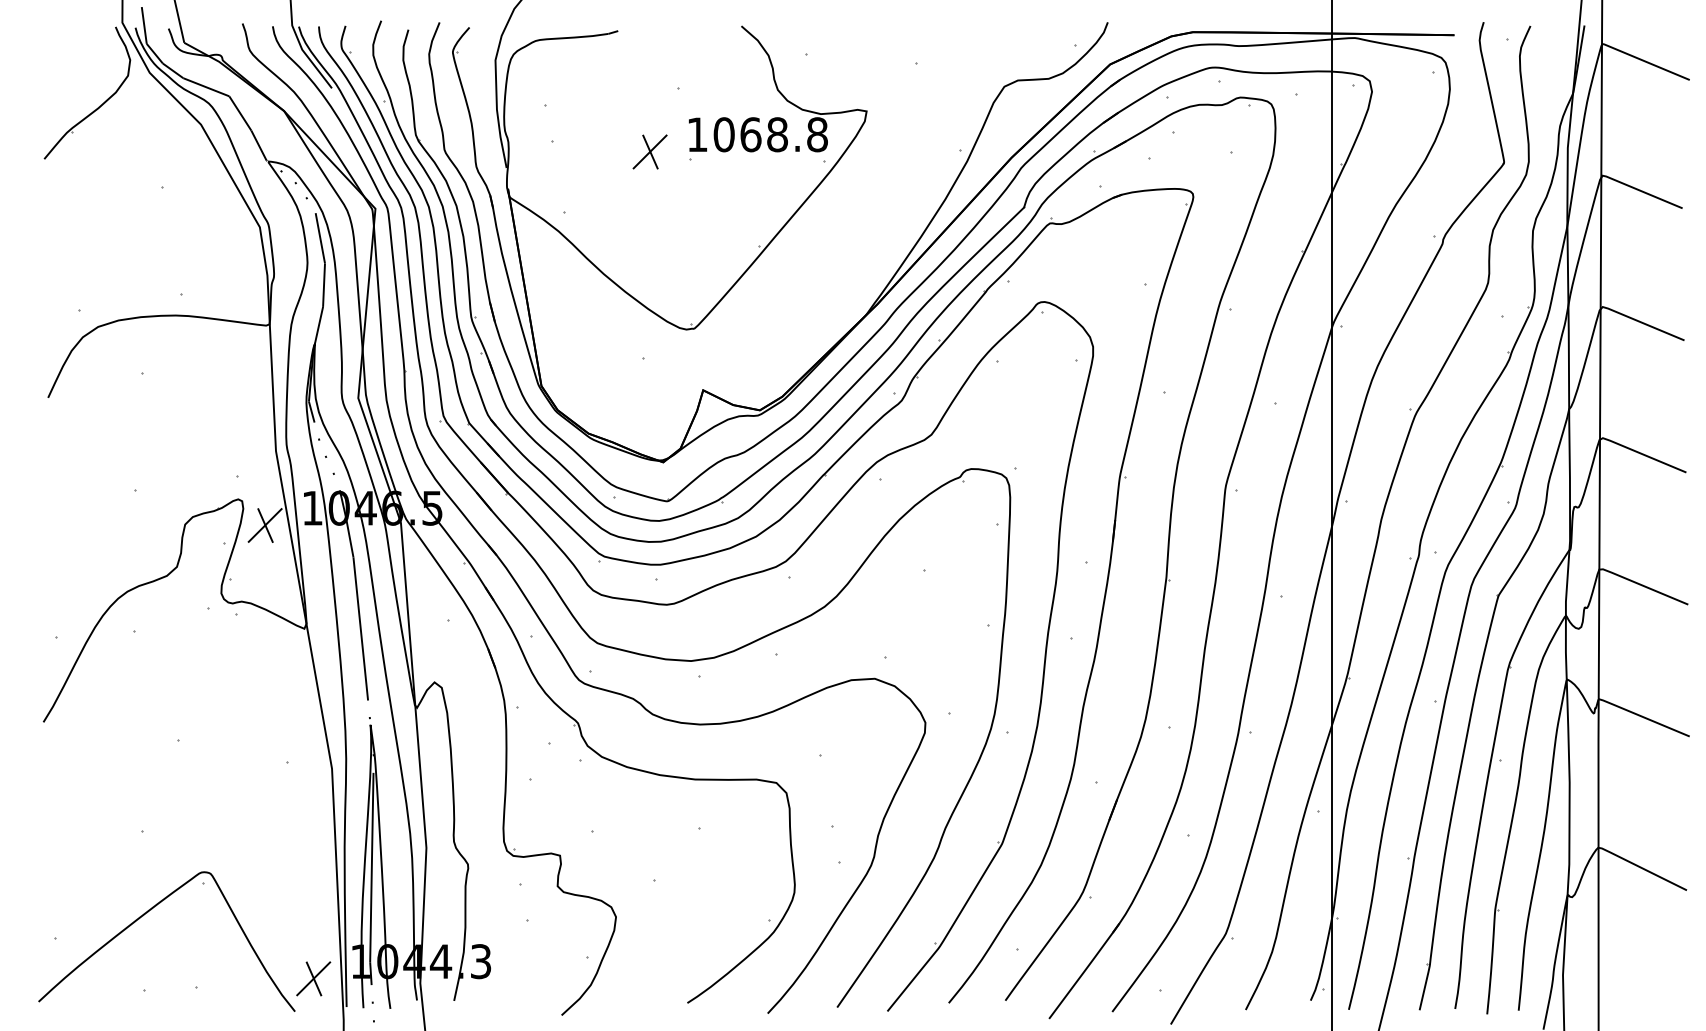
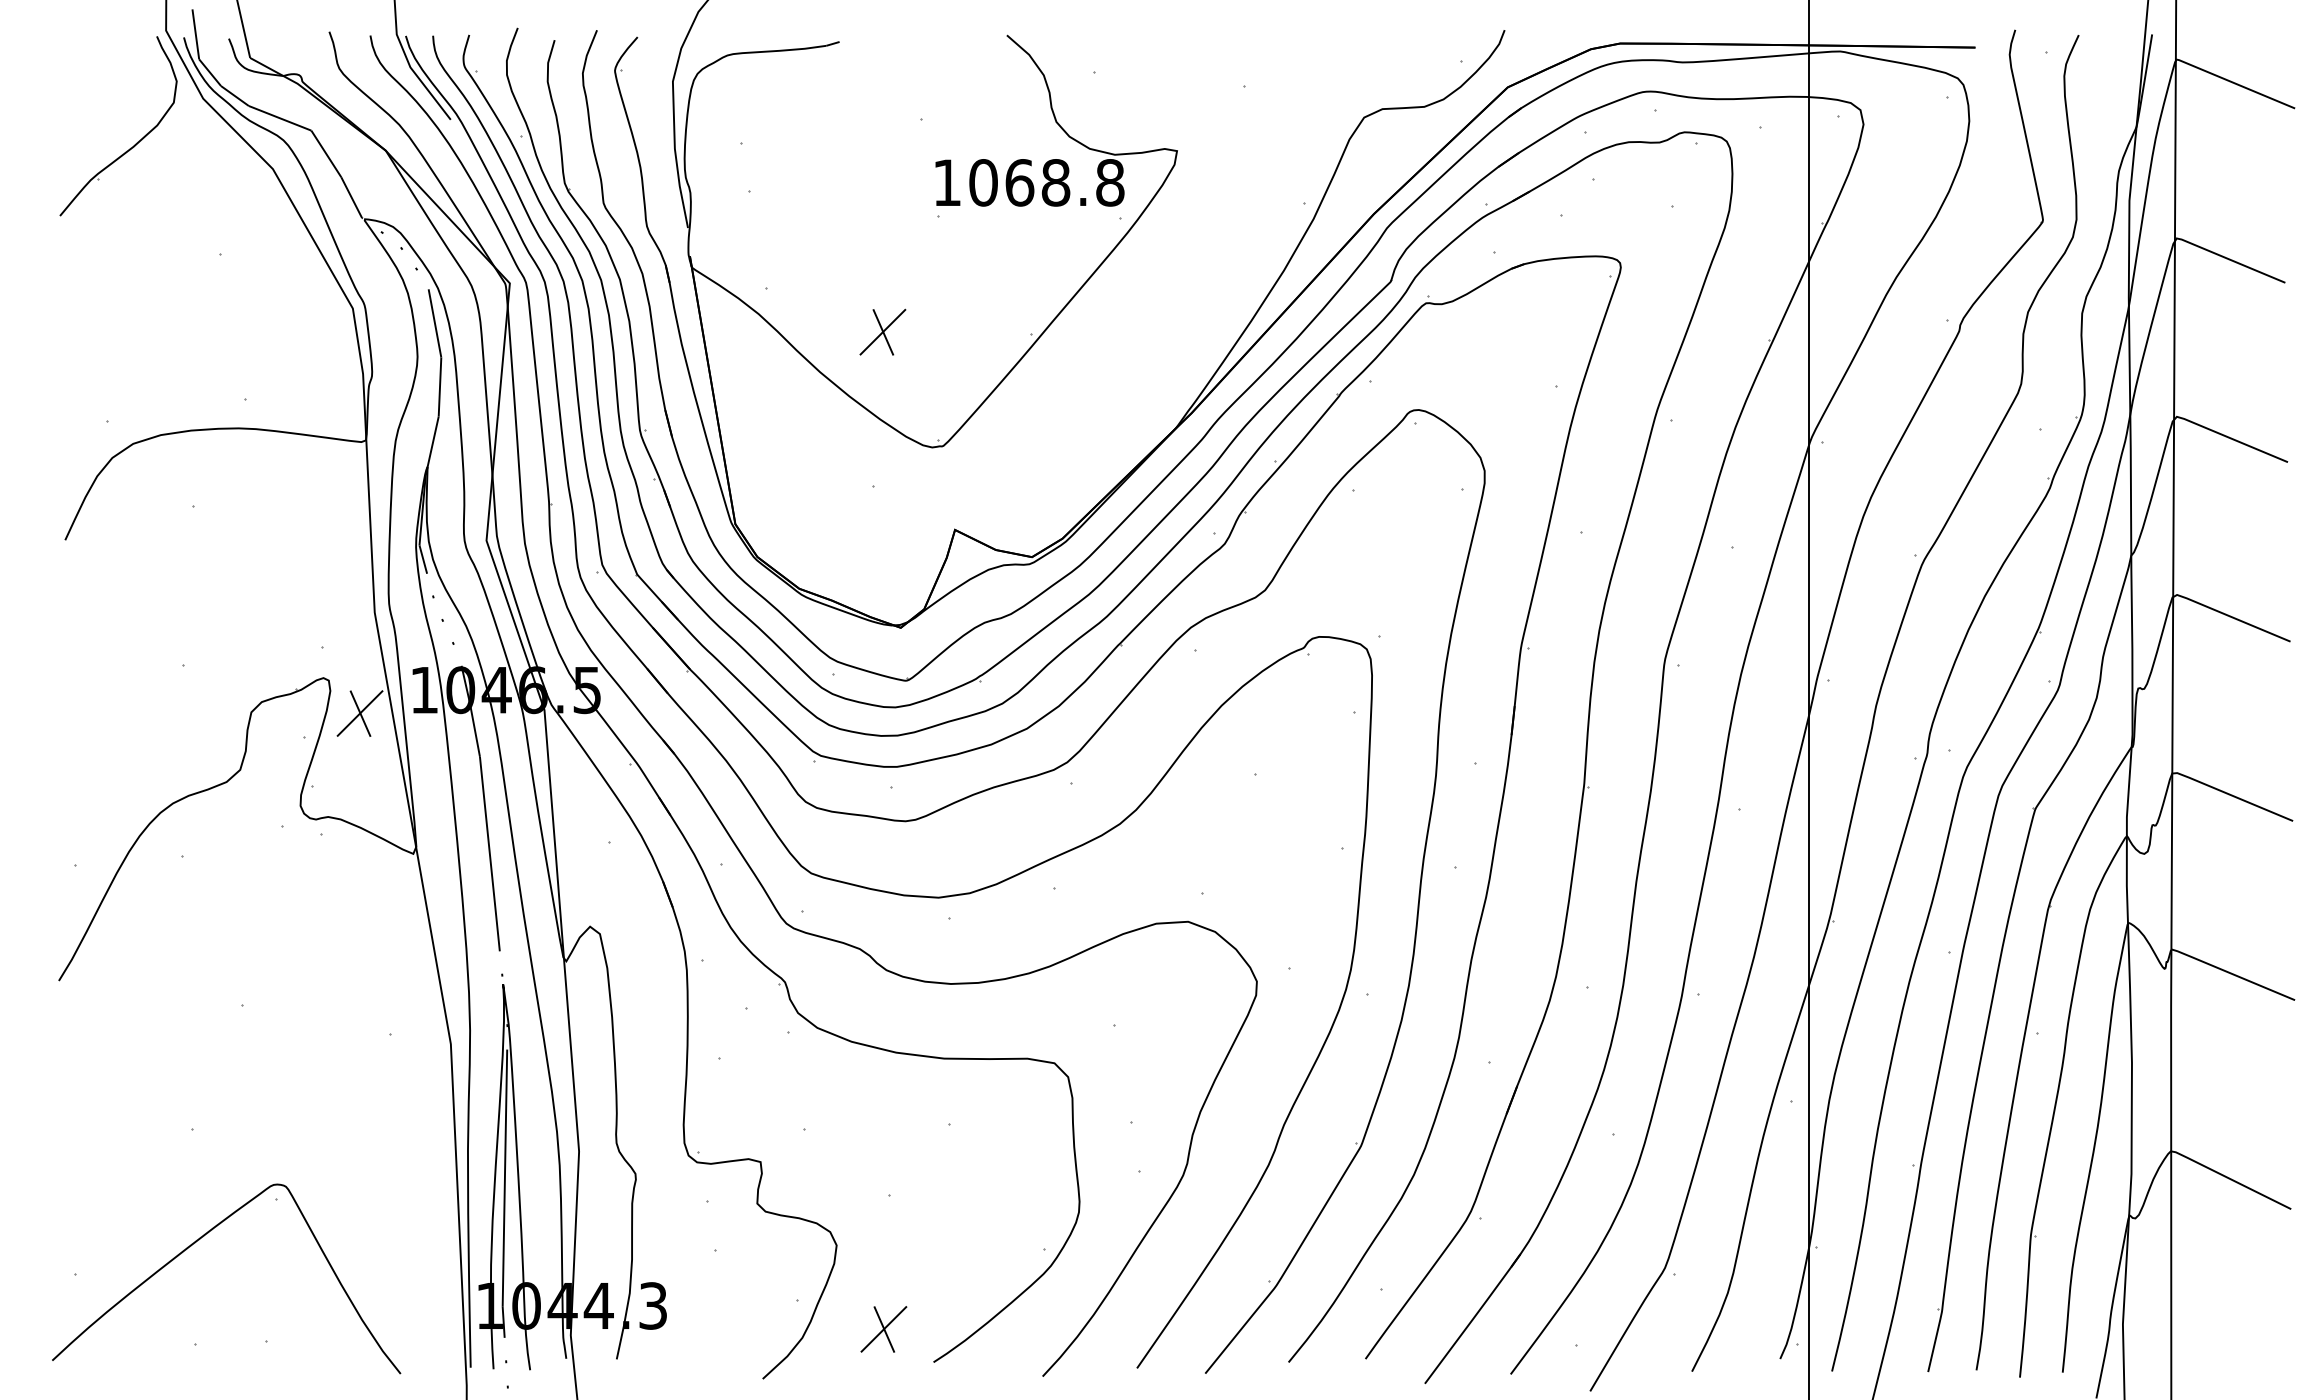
part: (649, 151) -> (882, 331), moved
part: (313, 978) -> (883, 1329), moved

